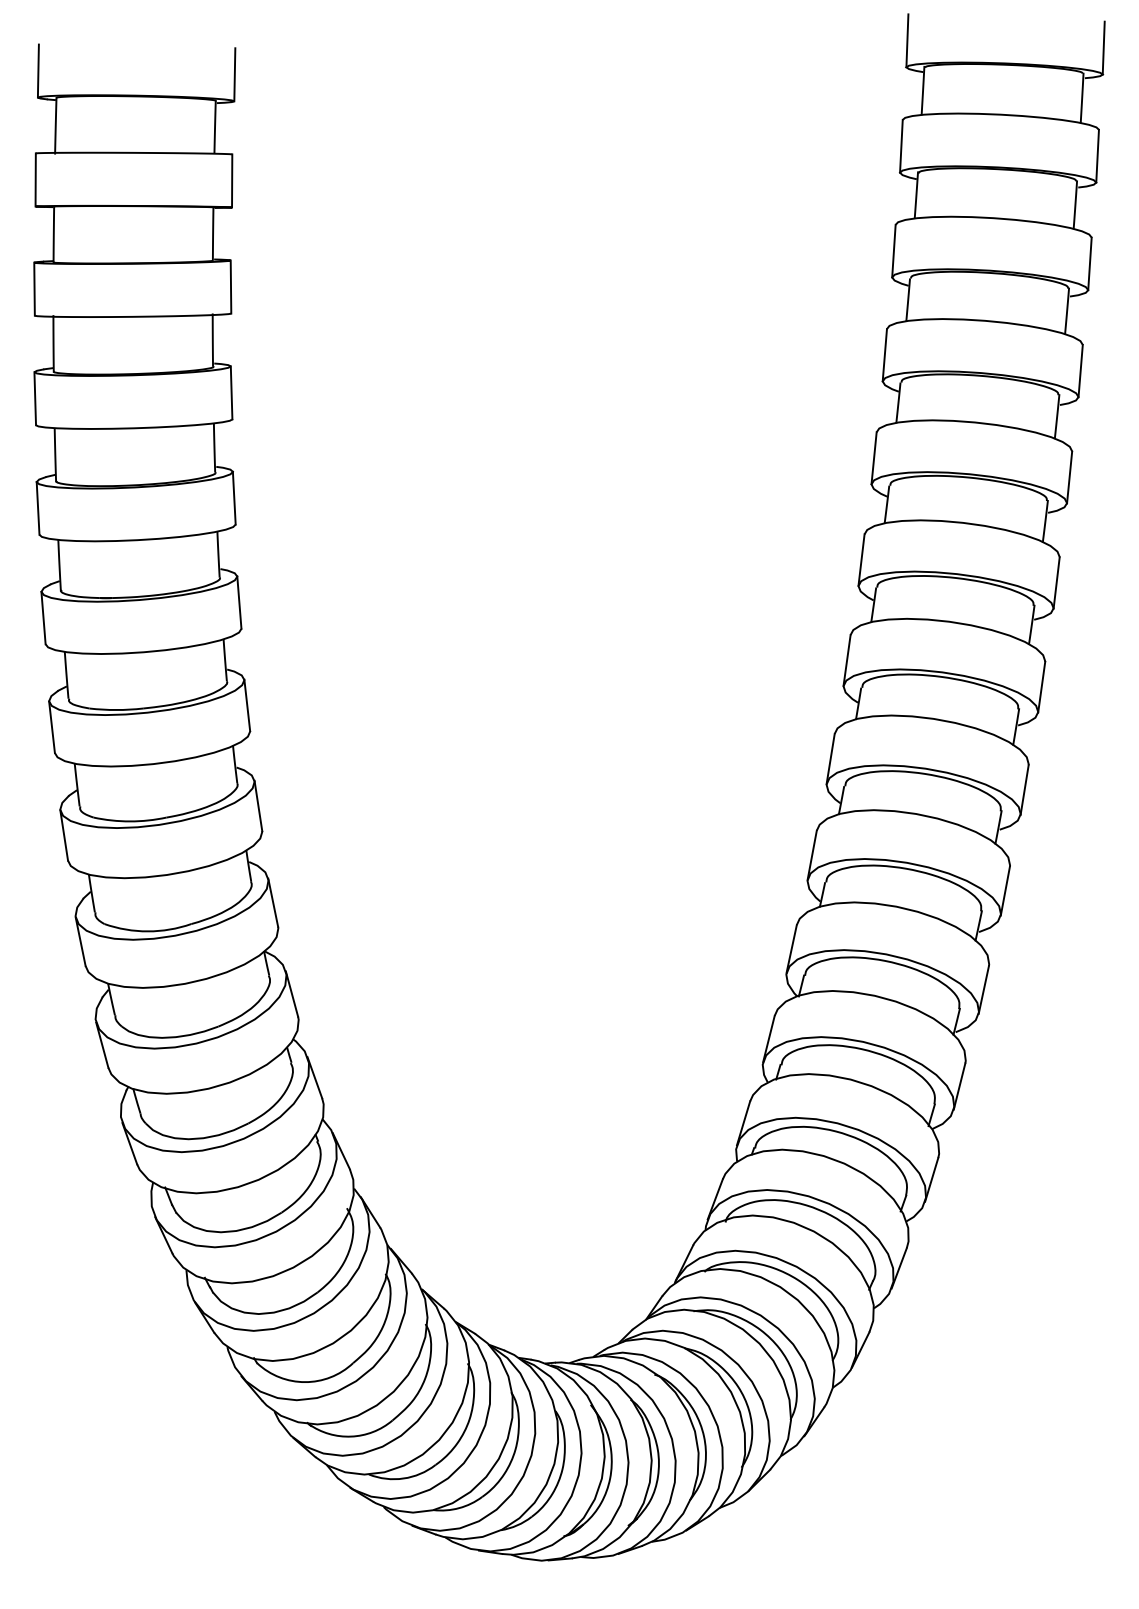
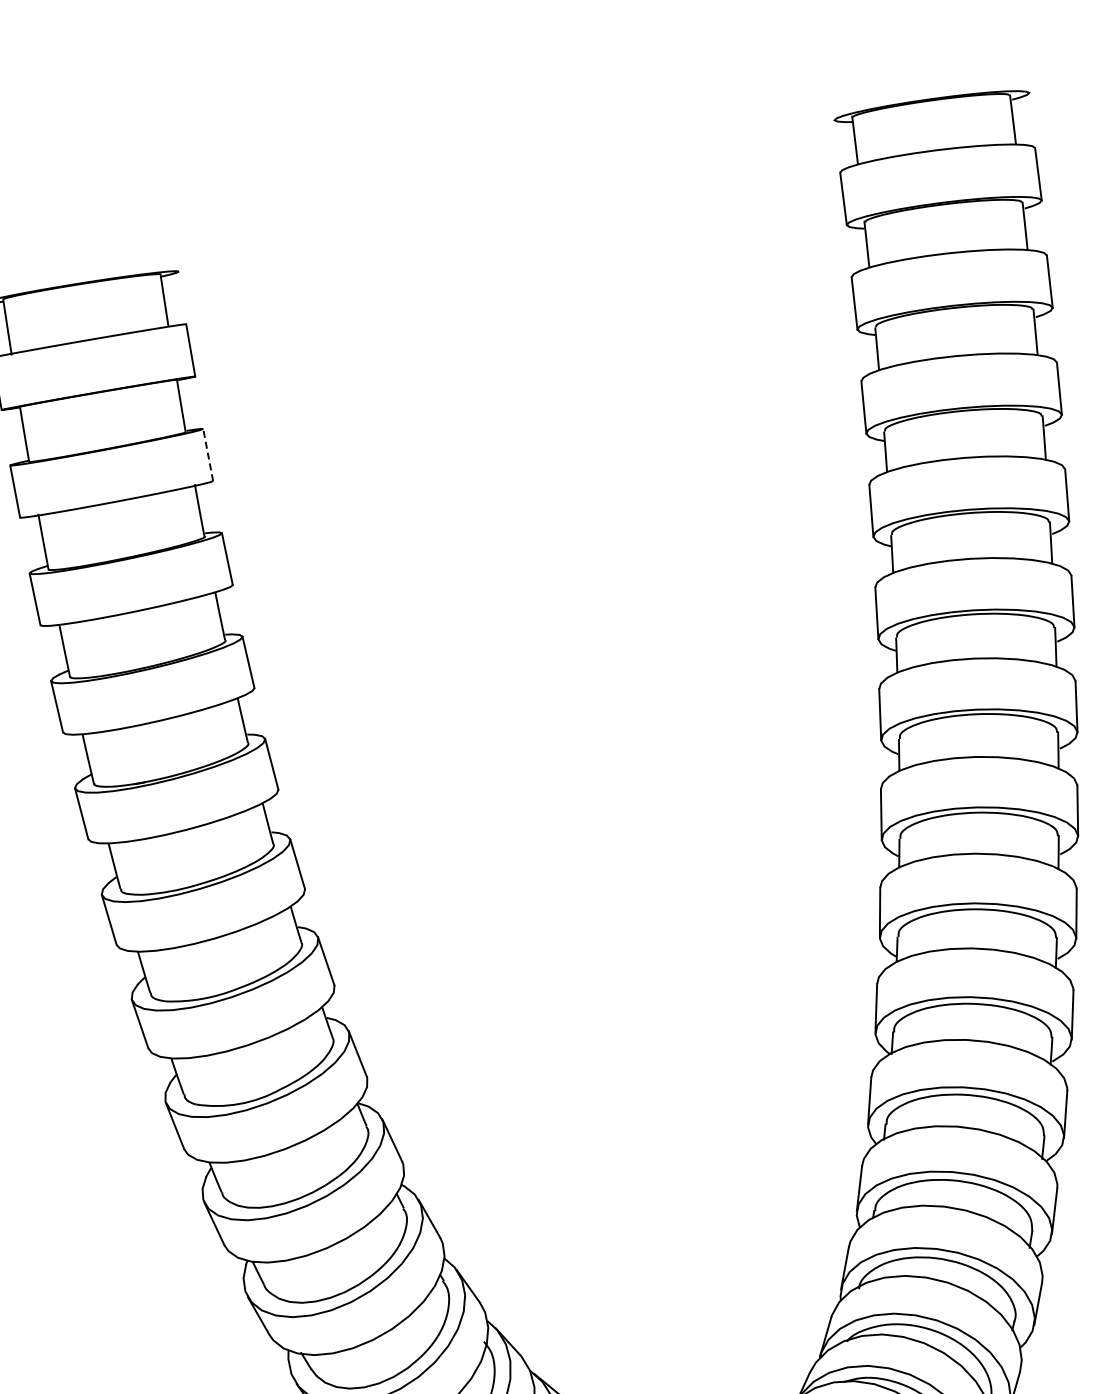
line: (907, 40) -> (830, 93), removed
line: (1103, 47) -> (1025, 66), removed
line: (234, 74) -> (174, 245), removed
line: (231, 287) -> (208, 455), solid -> dashed

